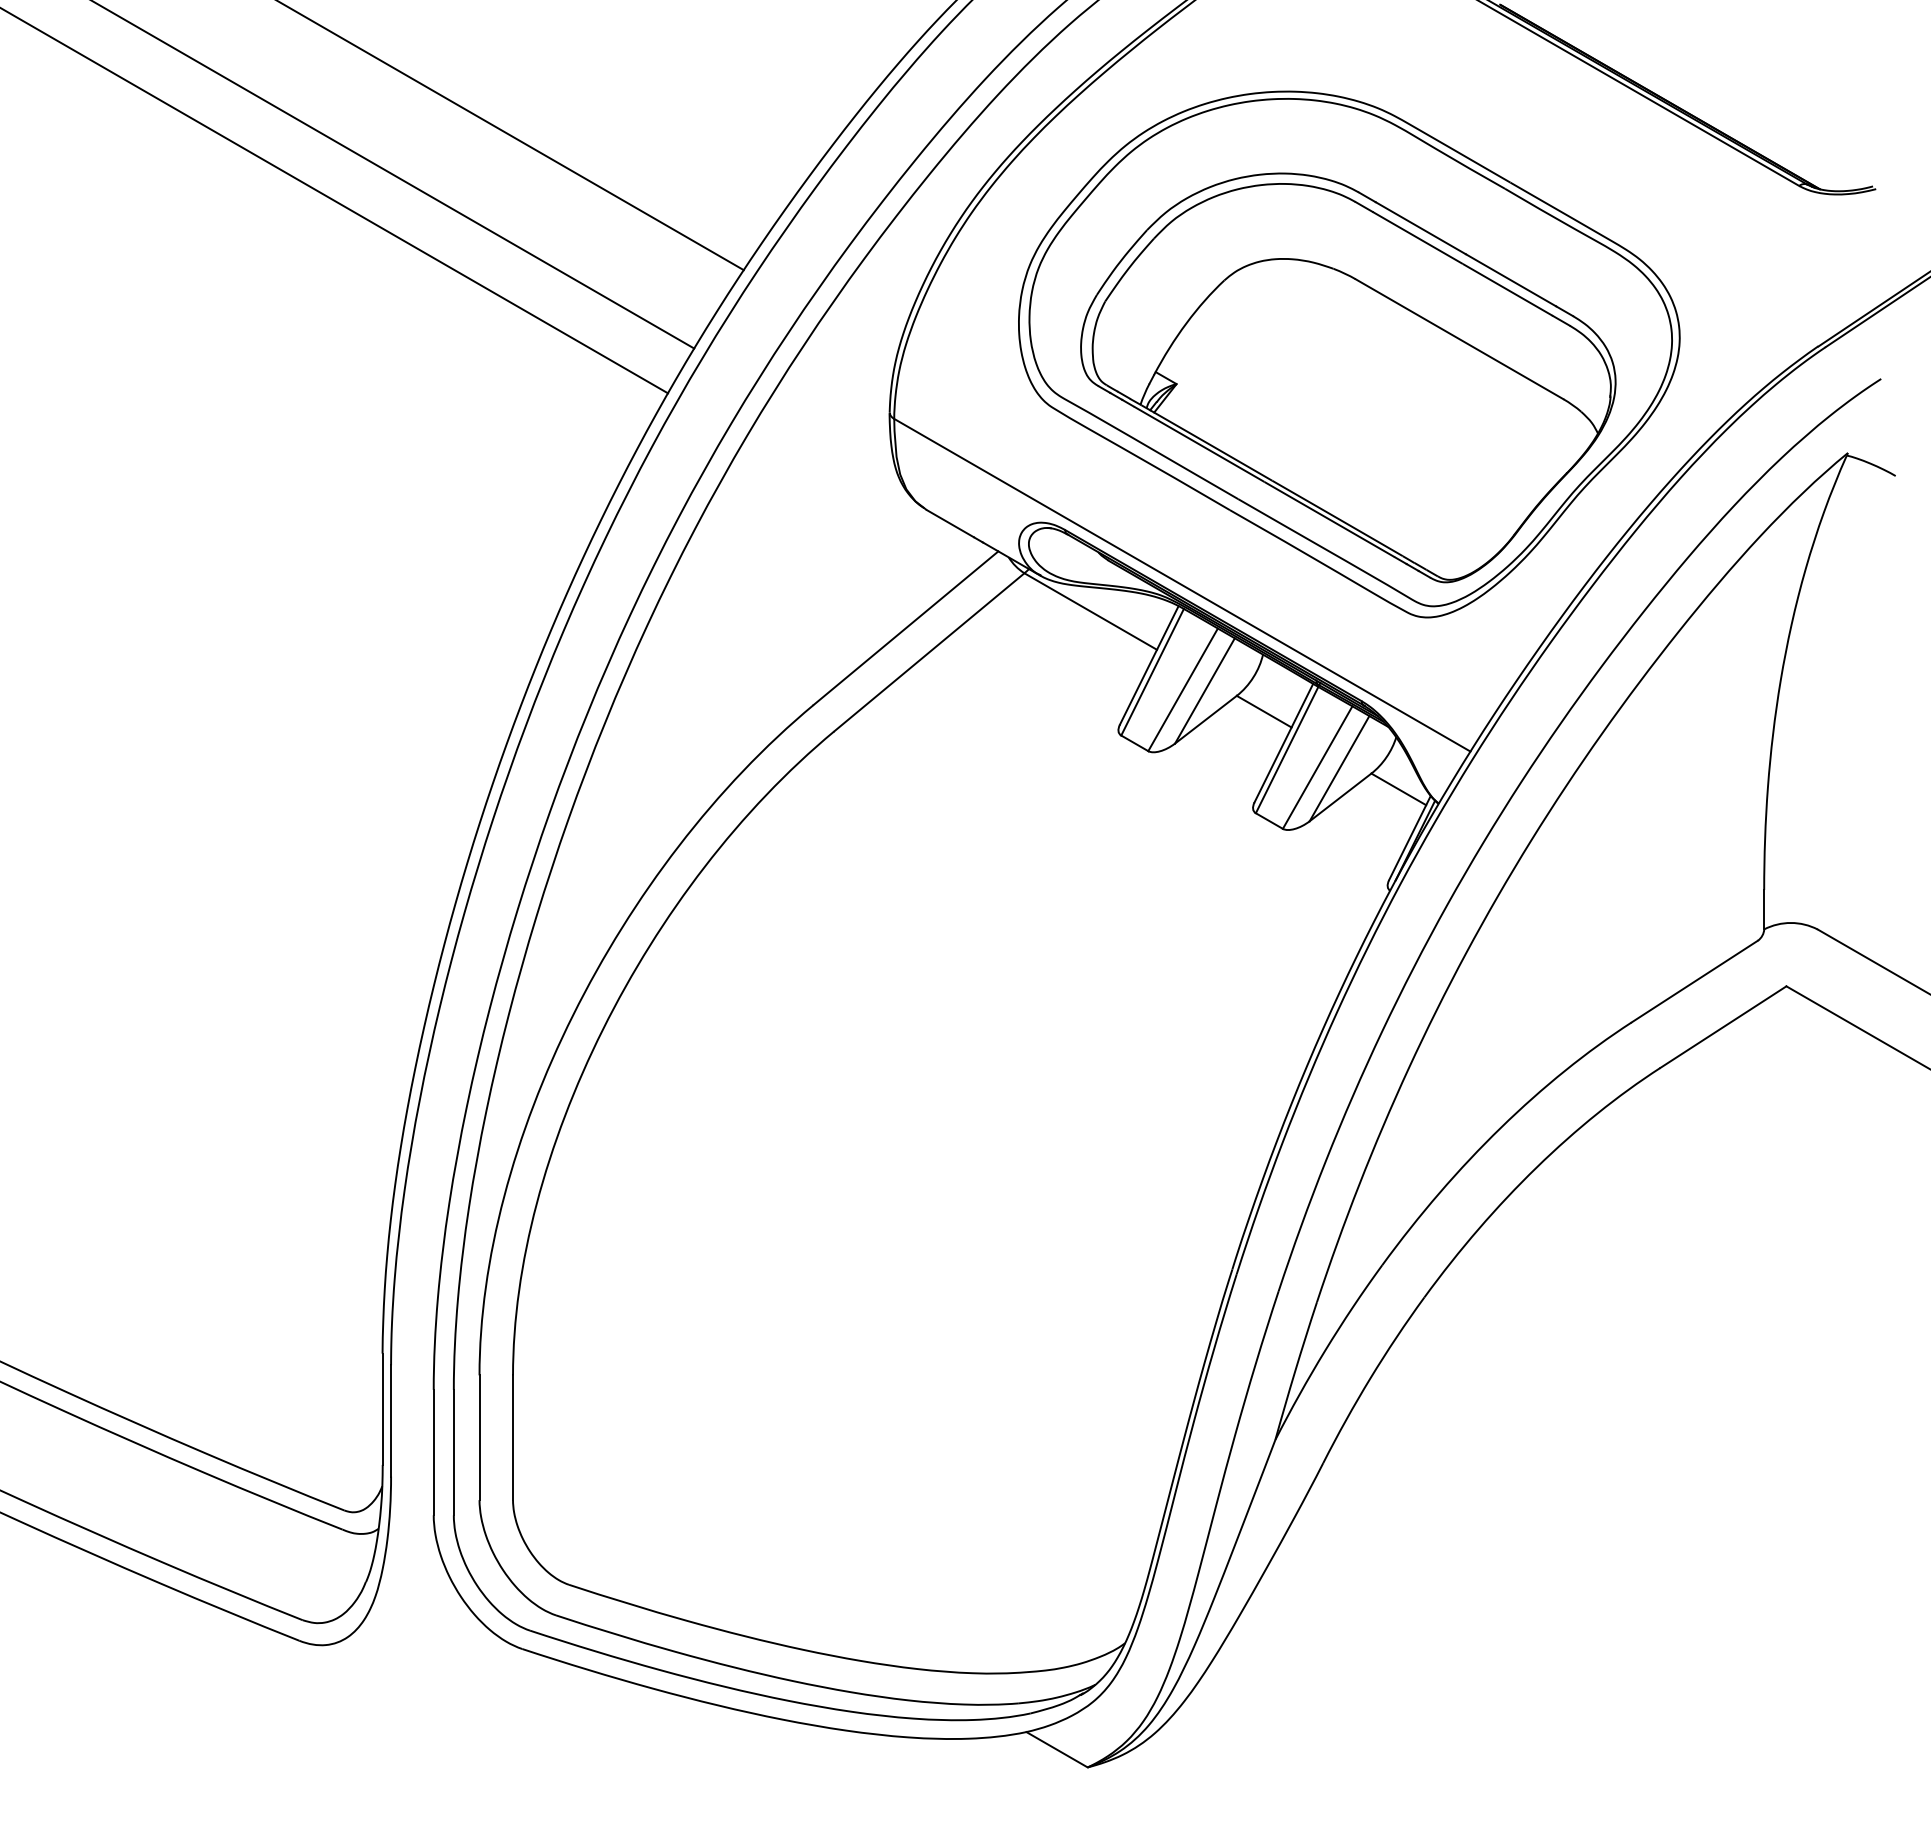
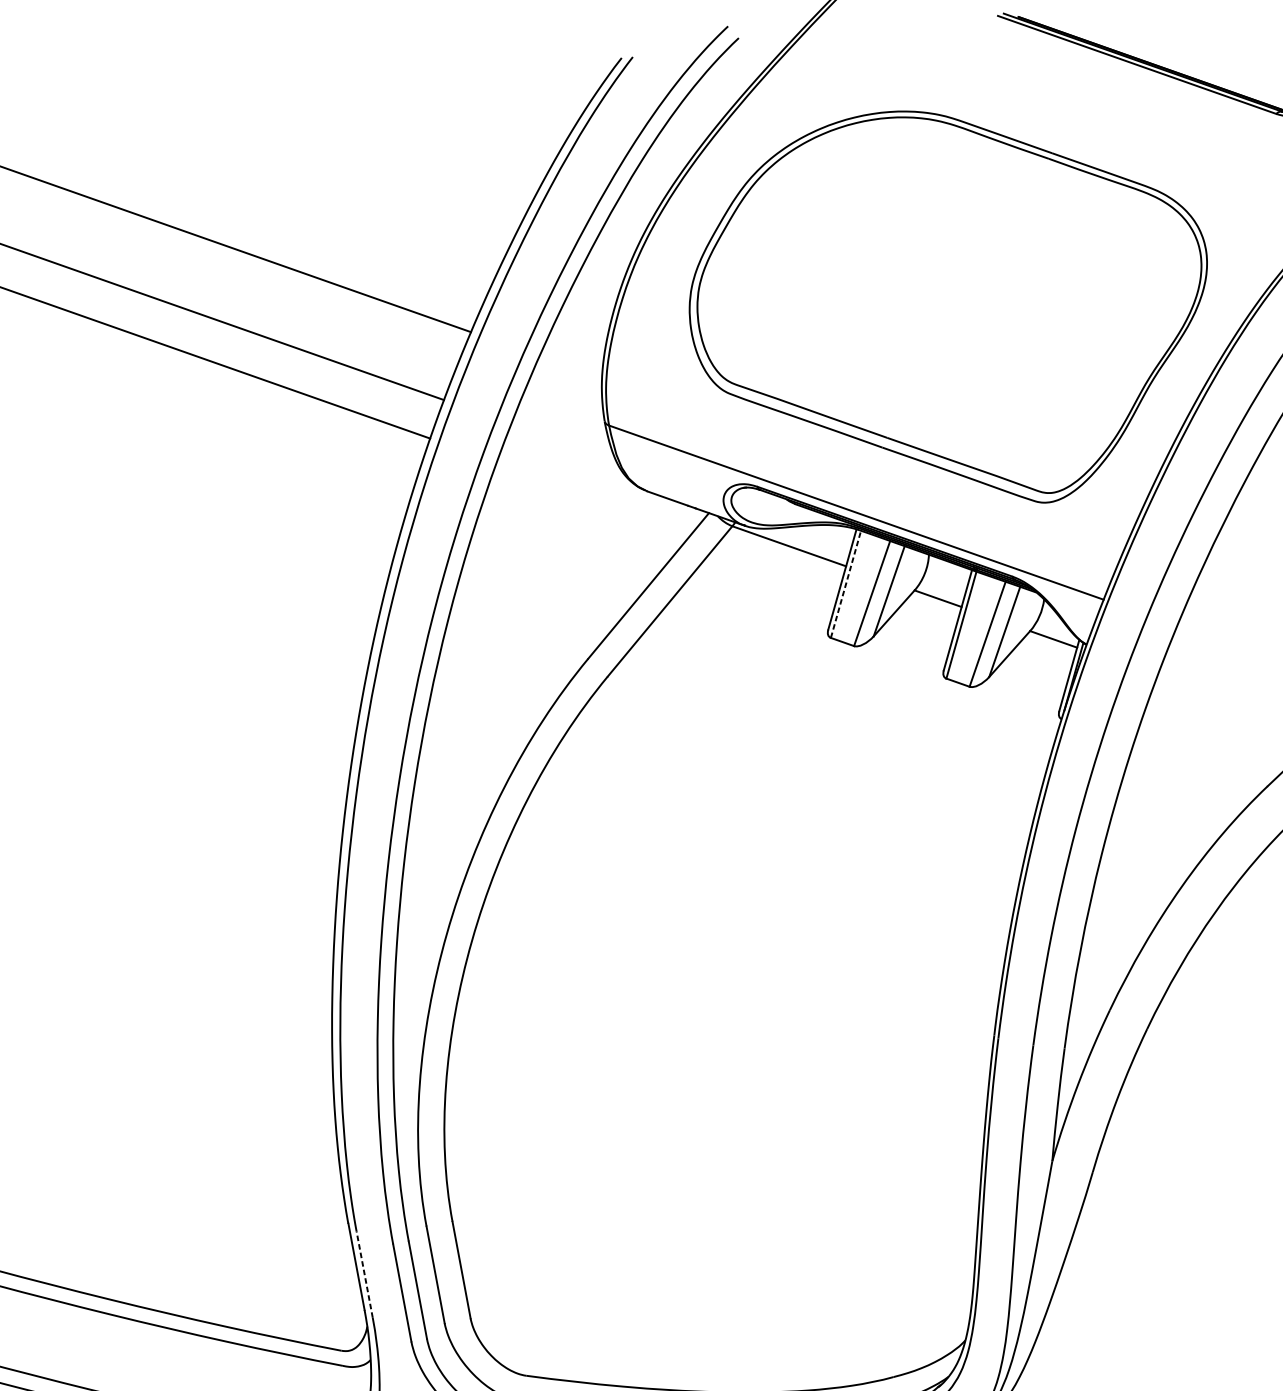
part: (1348, 377) -> (954, 327), removed
line: (1152, 672) -> (845, 584), solid -> dashed
line: (391, 1420) -> (364, 1274), solid -> dashed

